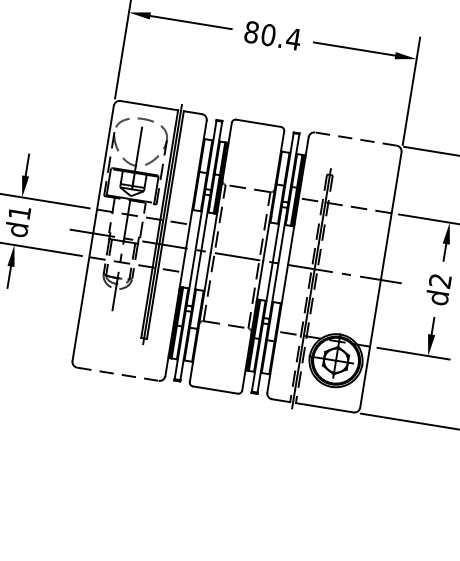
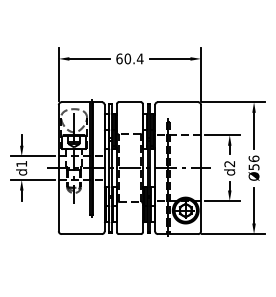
text: (251, 31) -> (119, 58), 80.4 -> 60.4
line: (354, 139) -> (177, 102), dashed -> solid
line: (119, 375) -> (82, 234), dashed -> solid

